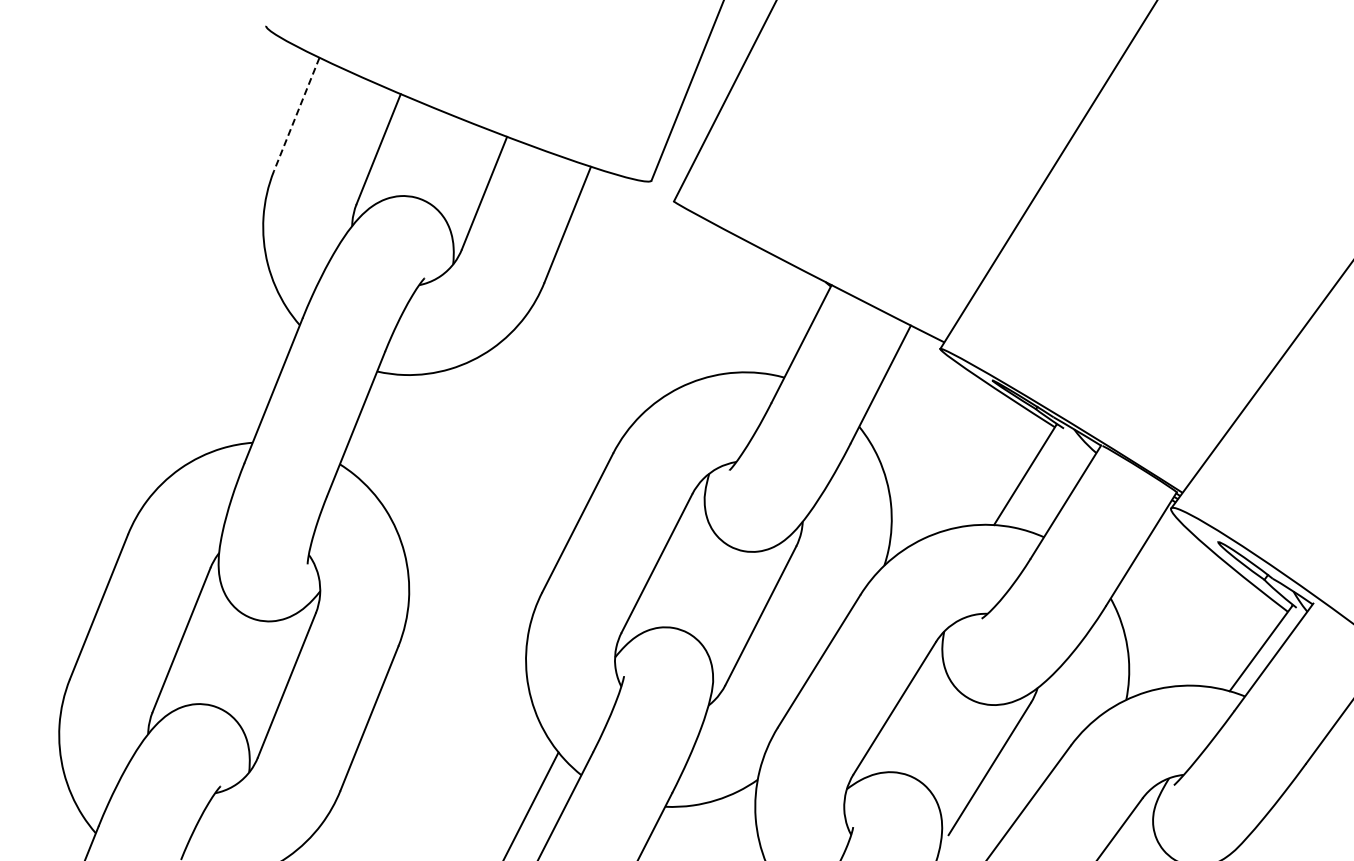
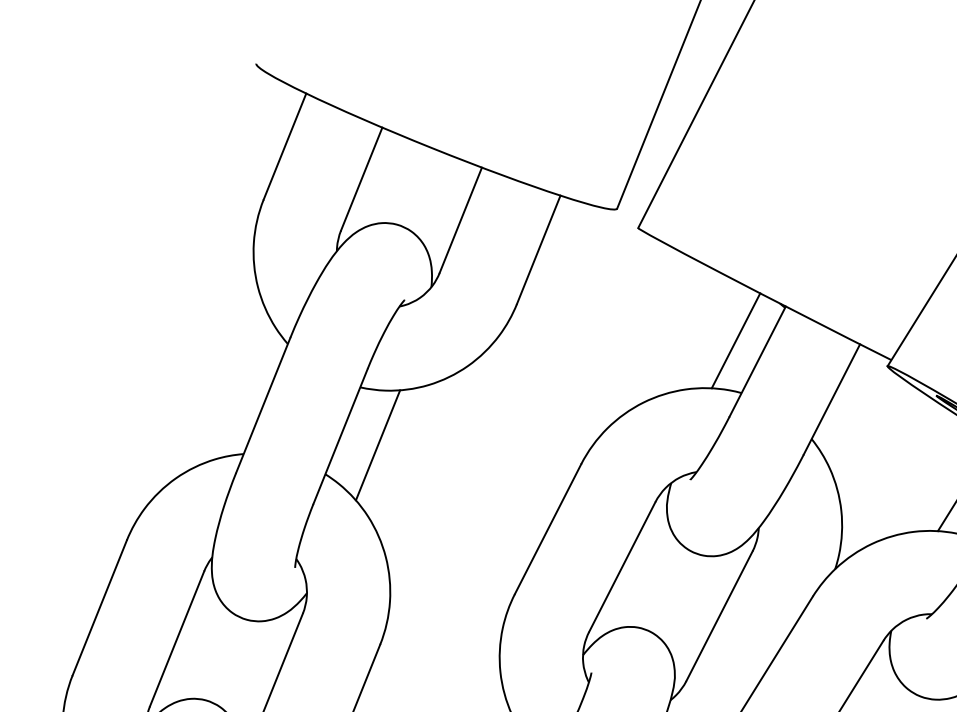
line: (296, 114) -> (284, 146), dashed -> solid
line: (778, 321) -> (736, 340), added
line: (395, 433) -> (377, 445), added

